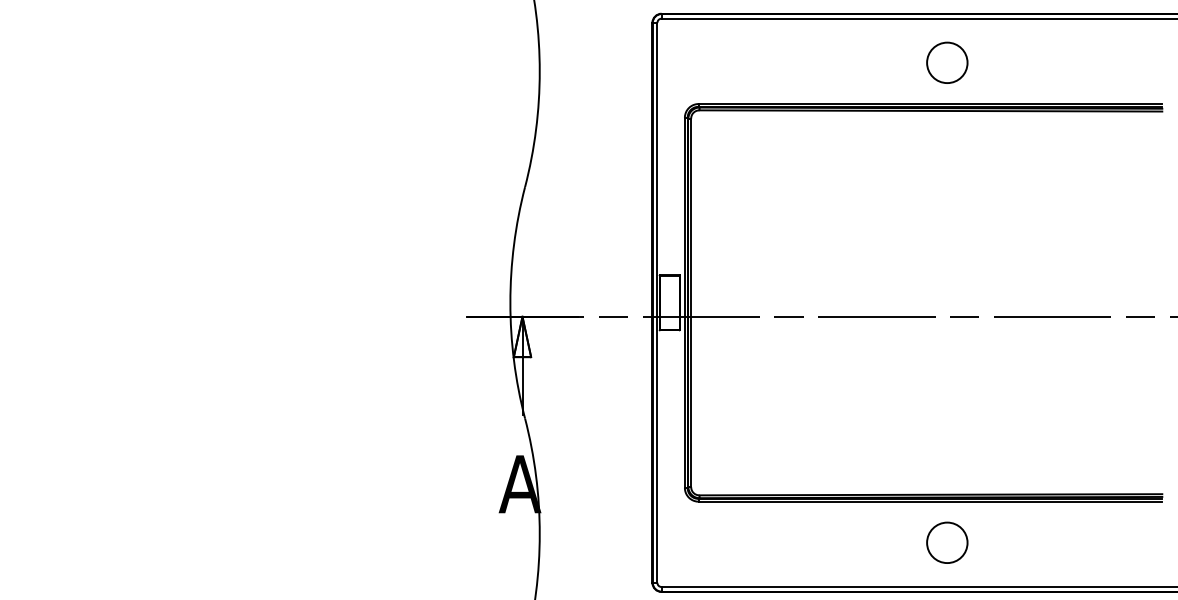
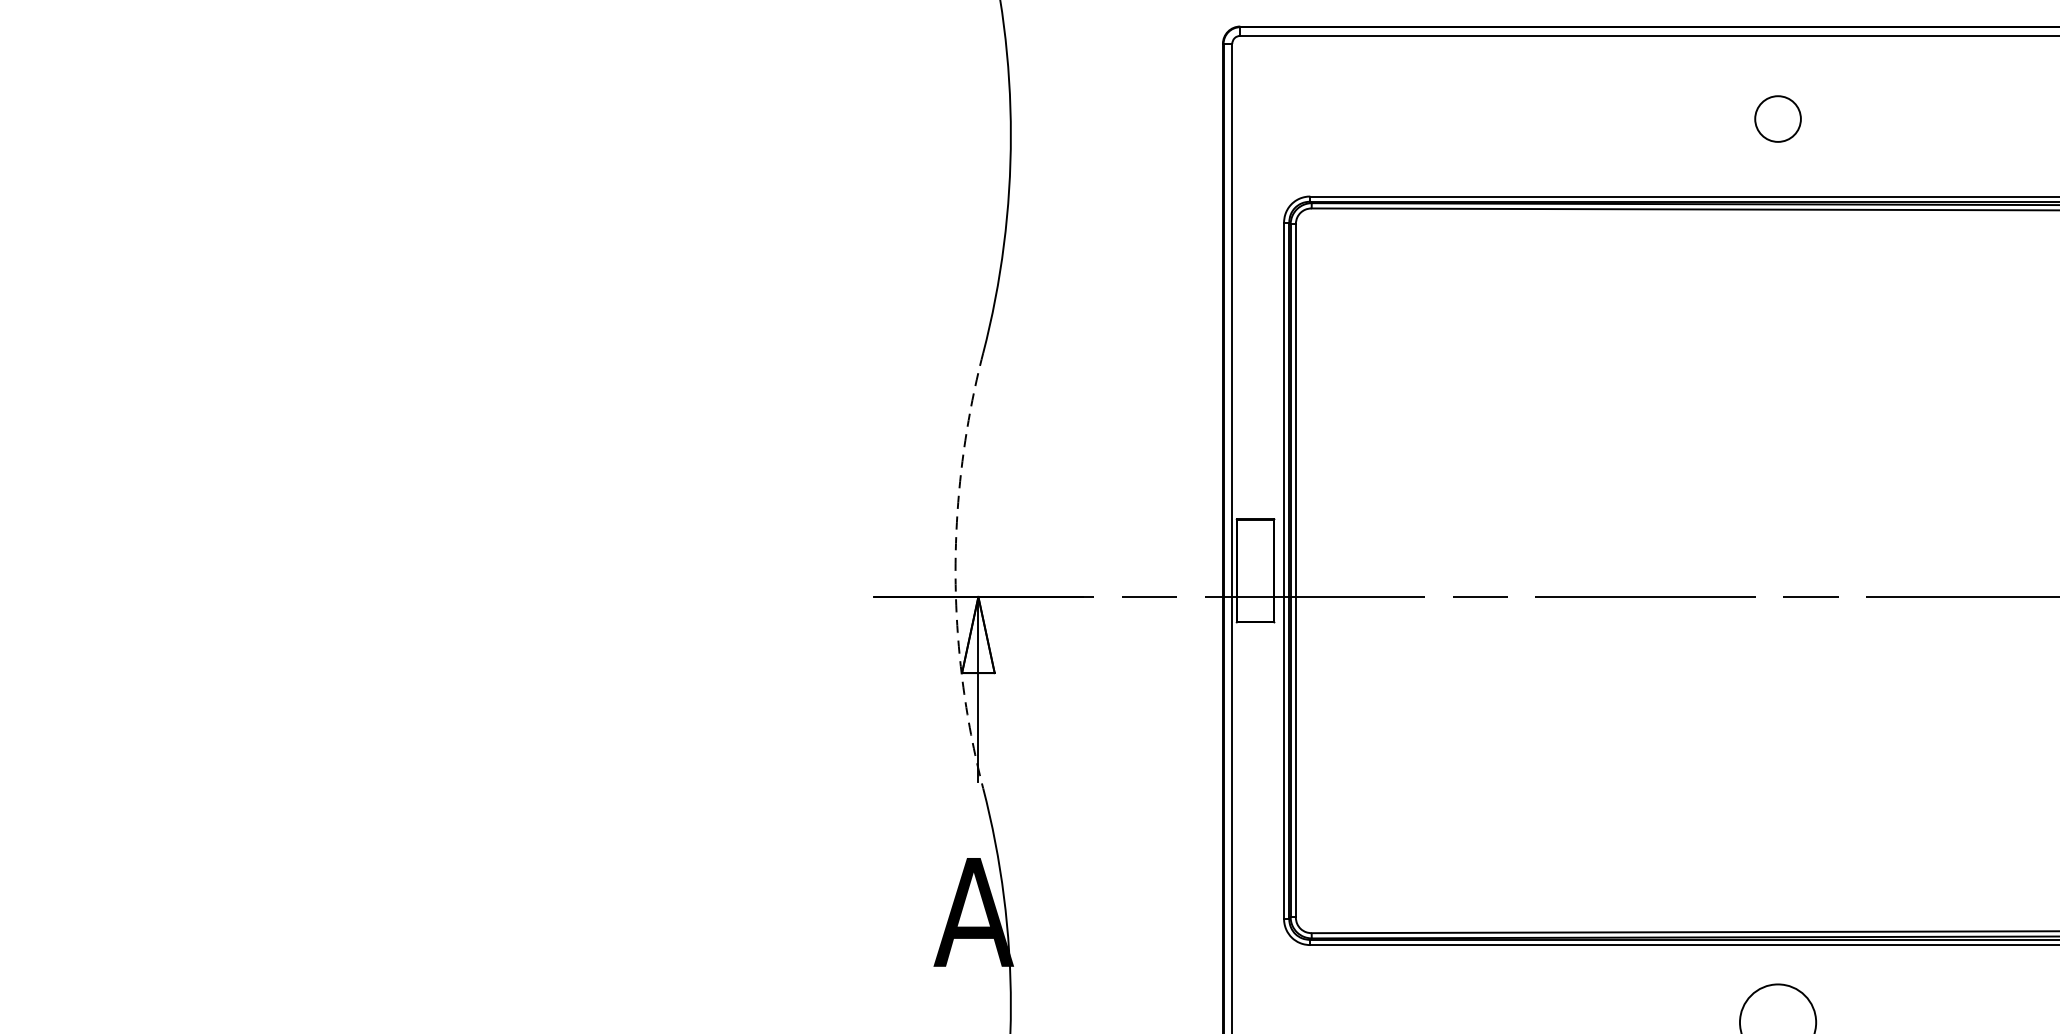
circle: (947, 62) -> (1778, 118), size x0.6
arc: (510, 302) -> (955, 570), solid -> dashed

